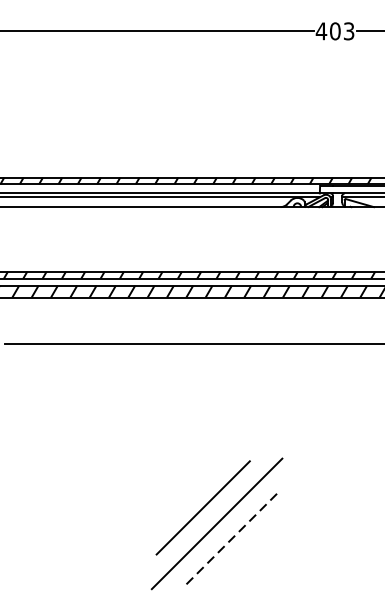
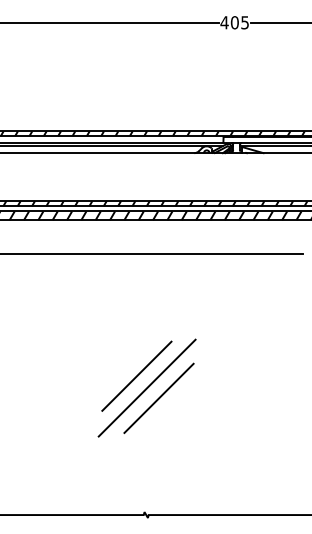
text: (348, 31) -> (244, 22), 403 -> 405
line: (233, 537) -> (159, 398), dashed -> solid

